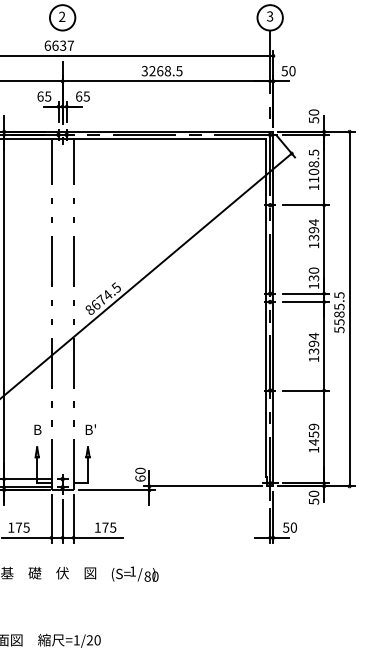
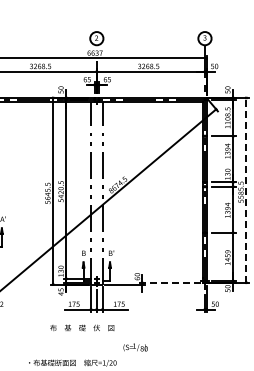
line: (349, 307) -> (246, 189), solid -> dashed
line: (204, 485) -> (170, 282), solid -> dashed
text: (134, 574) -> (135, 347), moved

